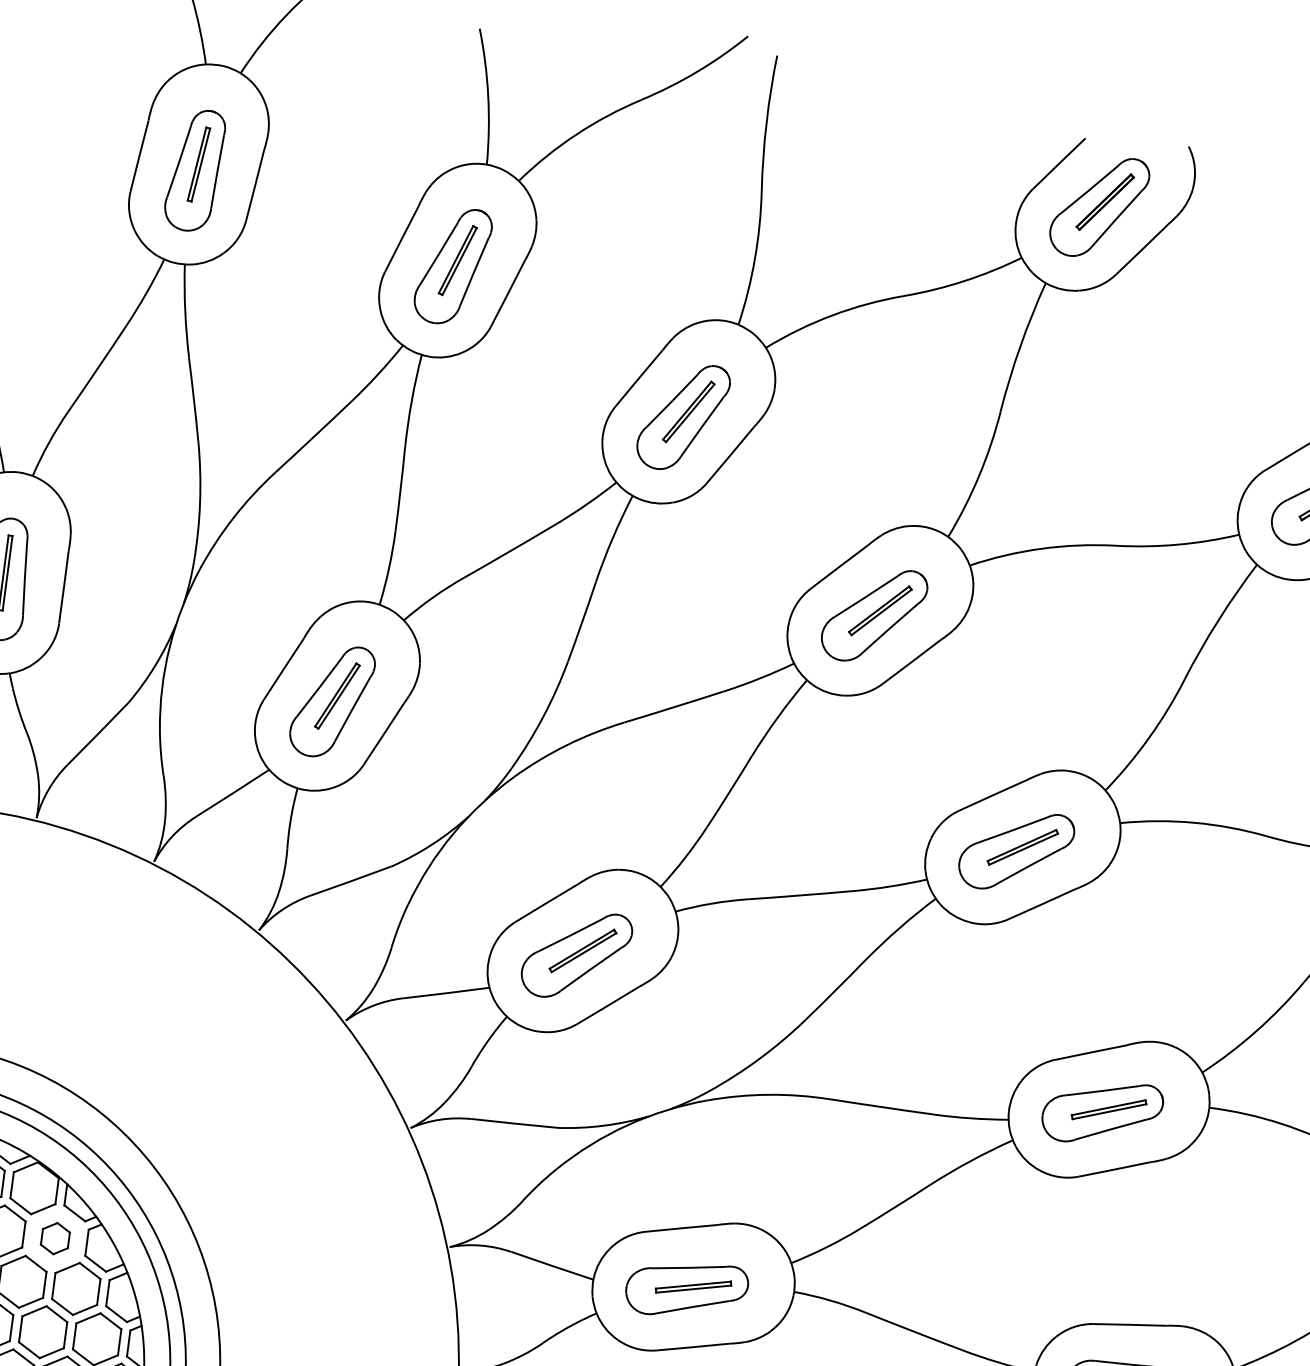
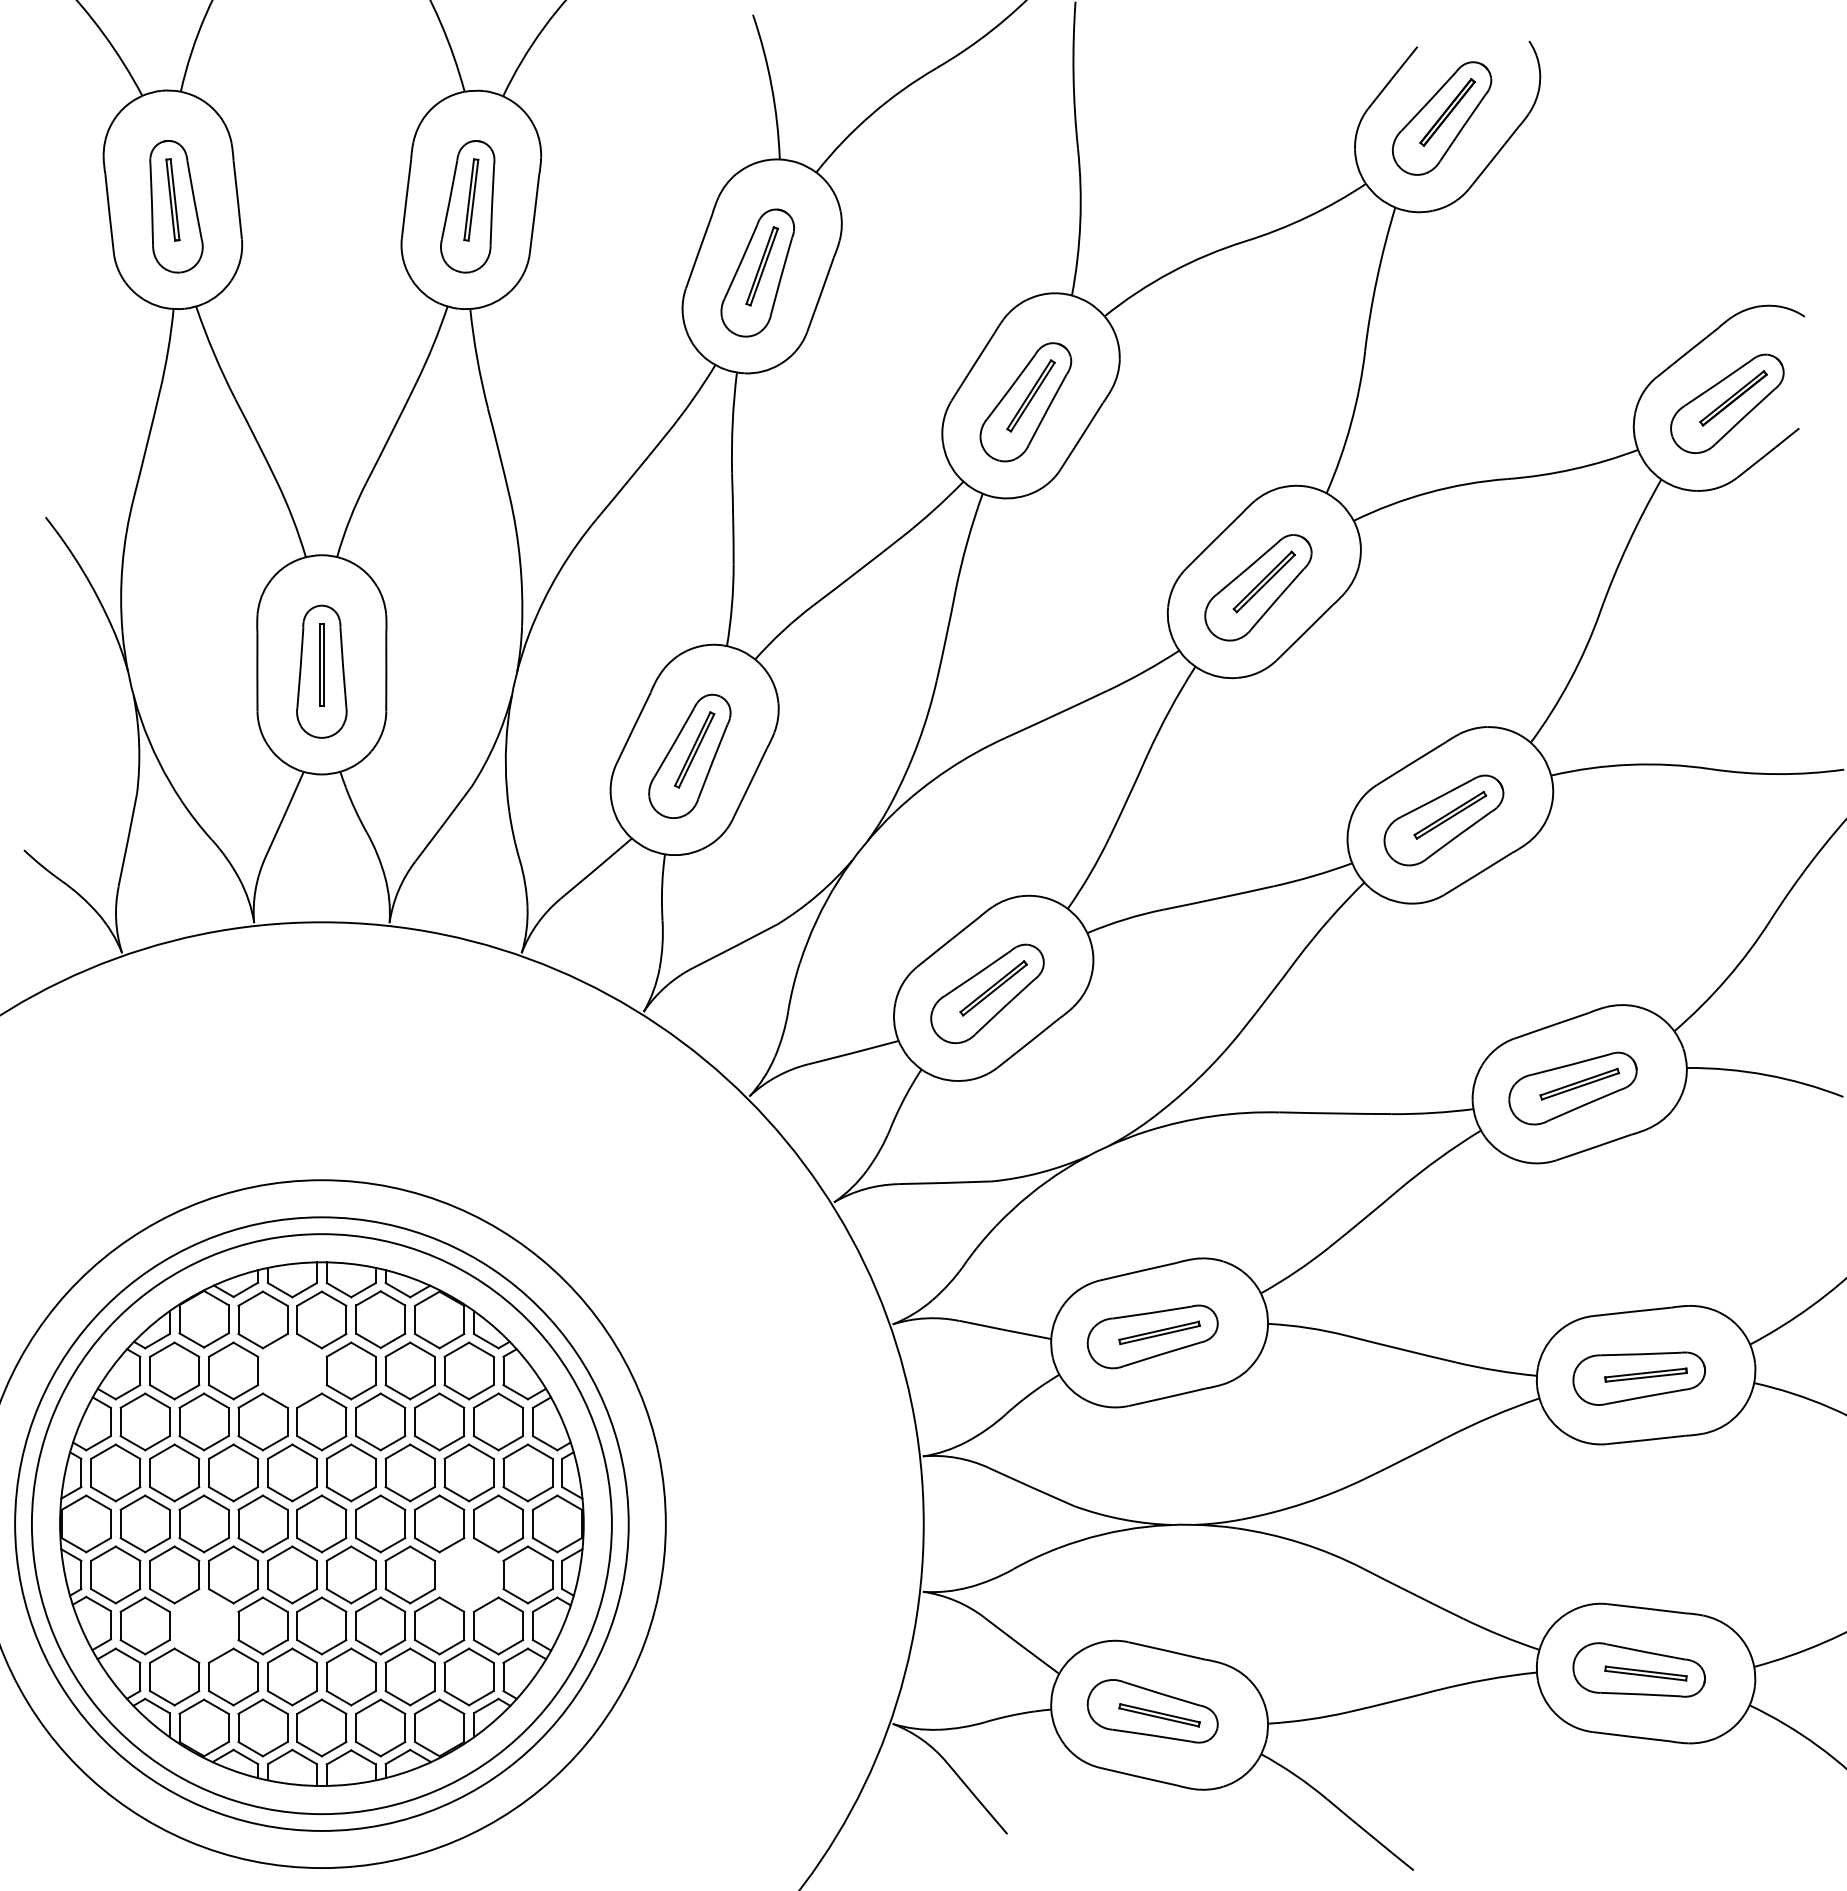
part: (54, 1238) -> (468, 1370), size x1.67

